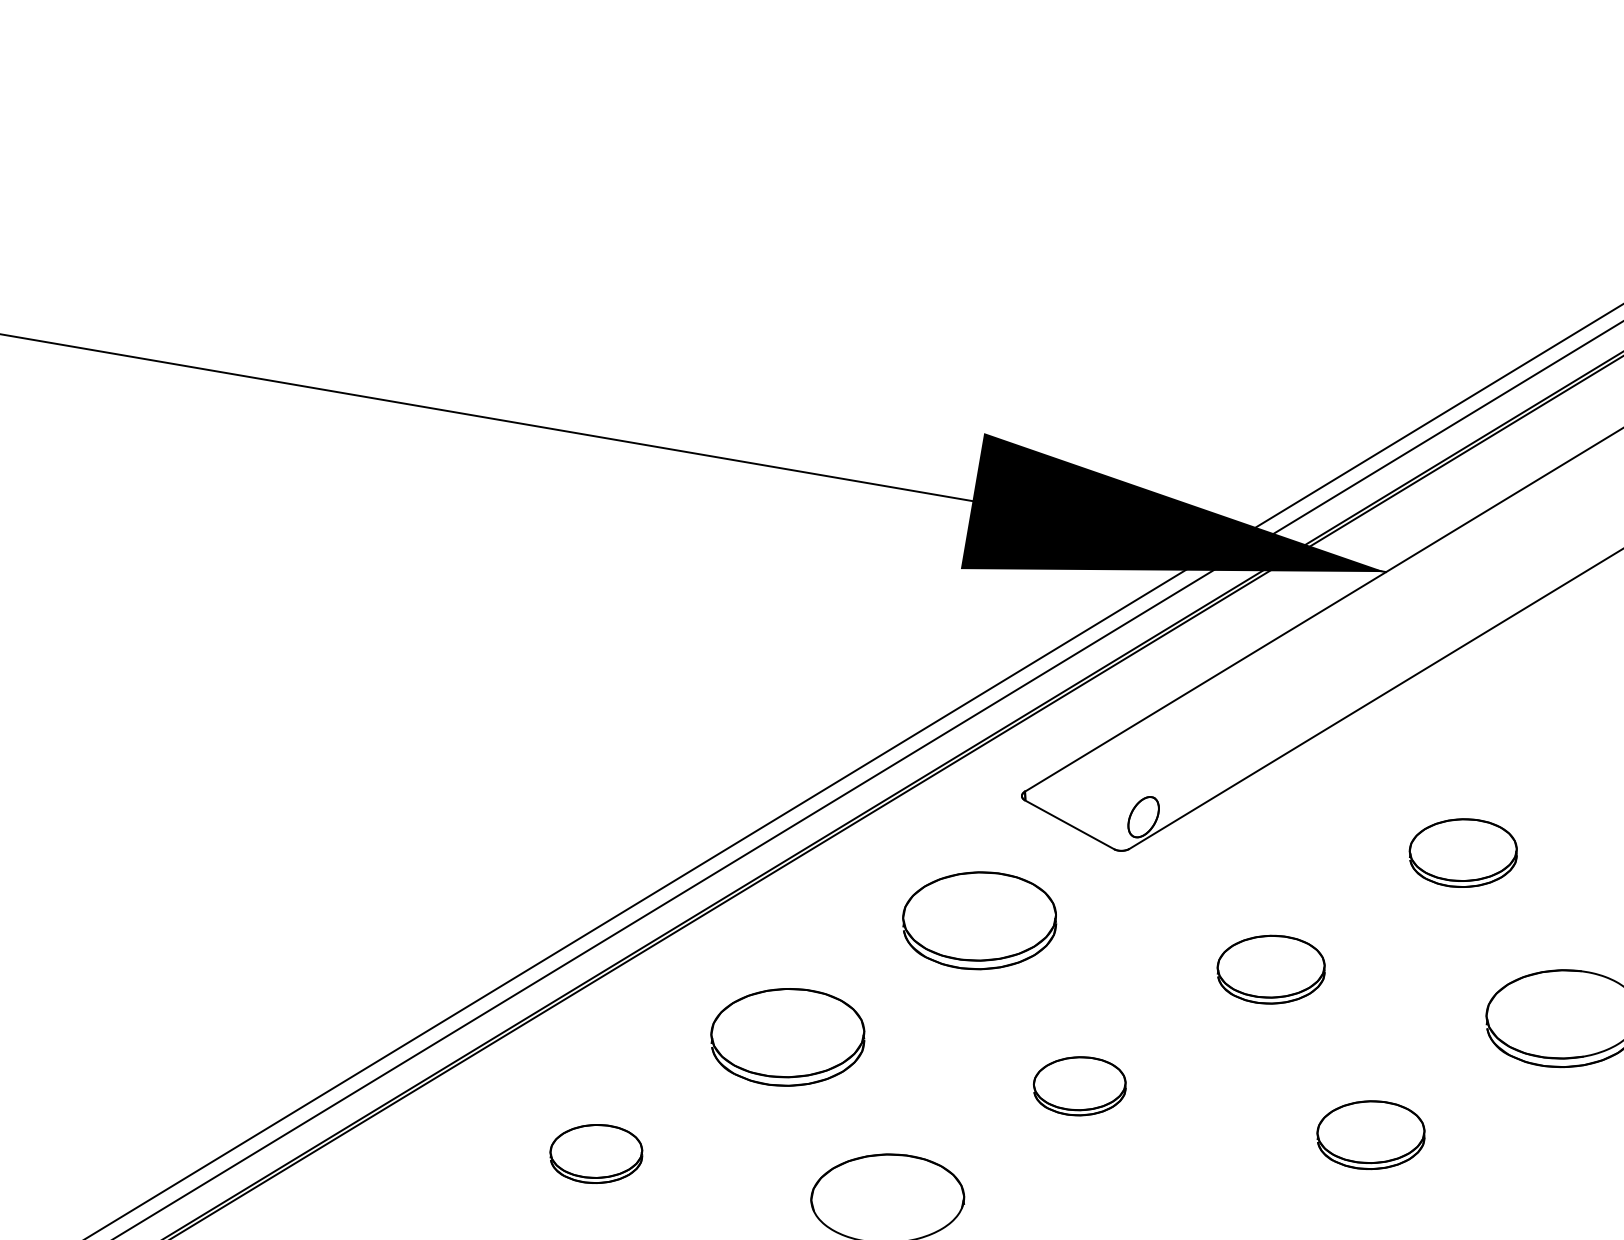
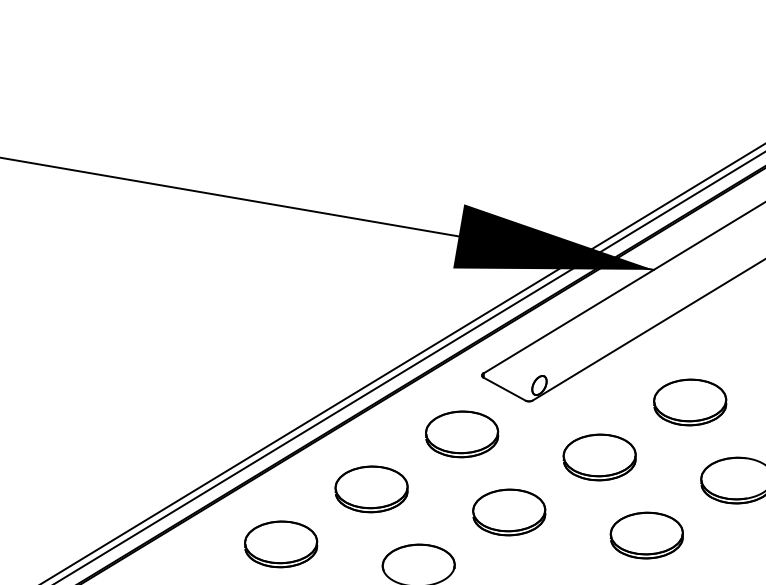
part: (1463, 853) -> (690, 402), size x1.43
part: (1270, 969) -> (599, 457), size x1.43
part: (1080, 1086) -> (509, 512), size x1.67
part: (1370, 1135) -> (646, 535), size x1.43
part: (596, 1154) -> (281, 544), size x1.67

